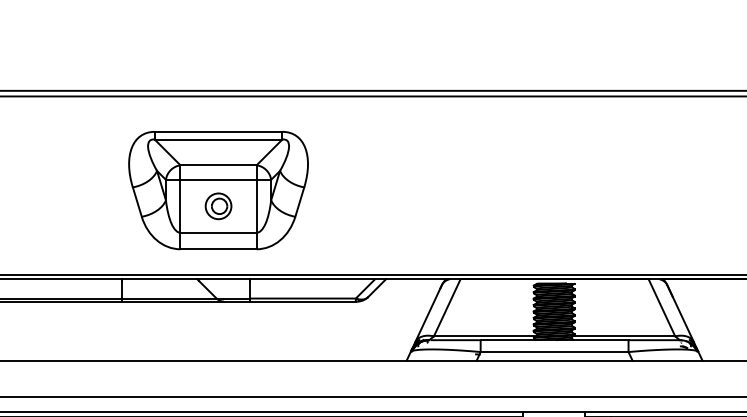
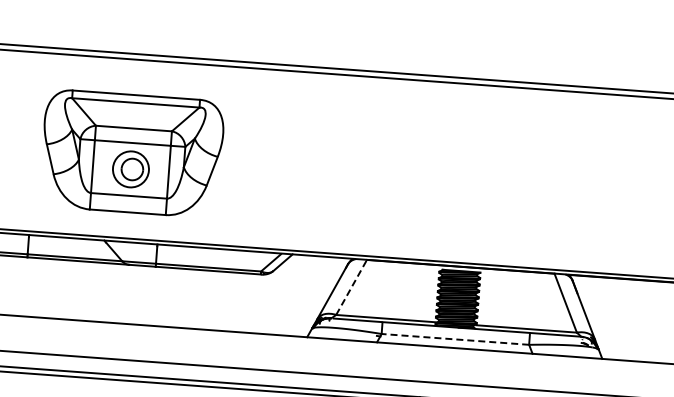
part: (218, 206) -> (130, 169), size x1.4
line: (447, 307) -> (351, 287), solid -> dashed
line: (554, 352) -> (455, 339), solid -> dashed

